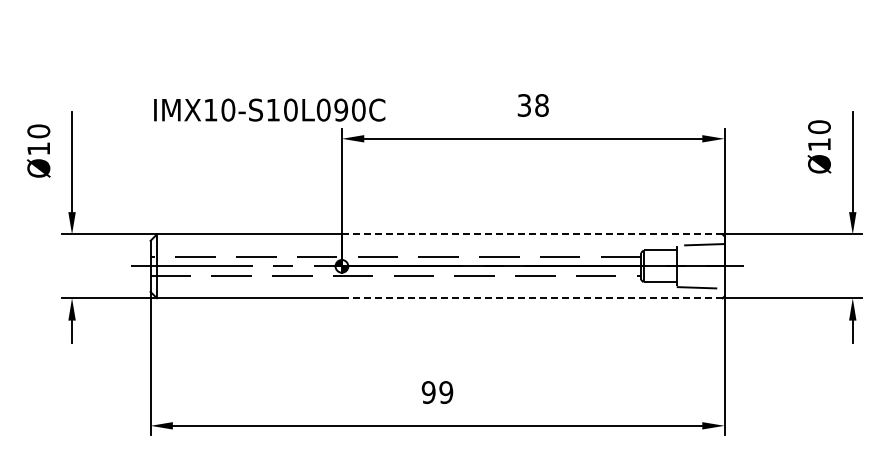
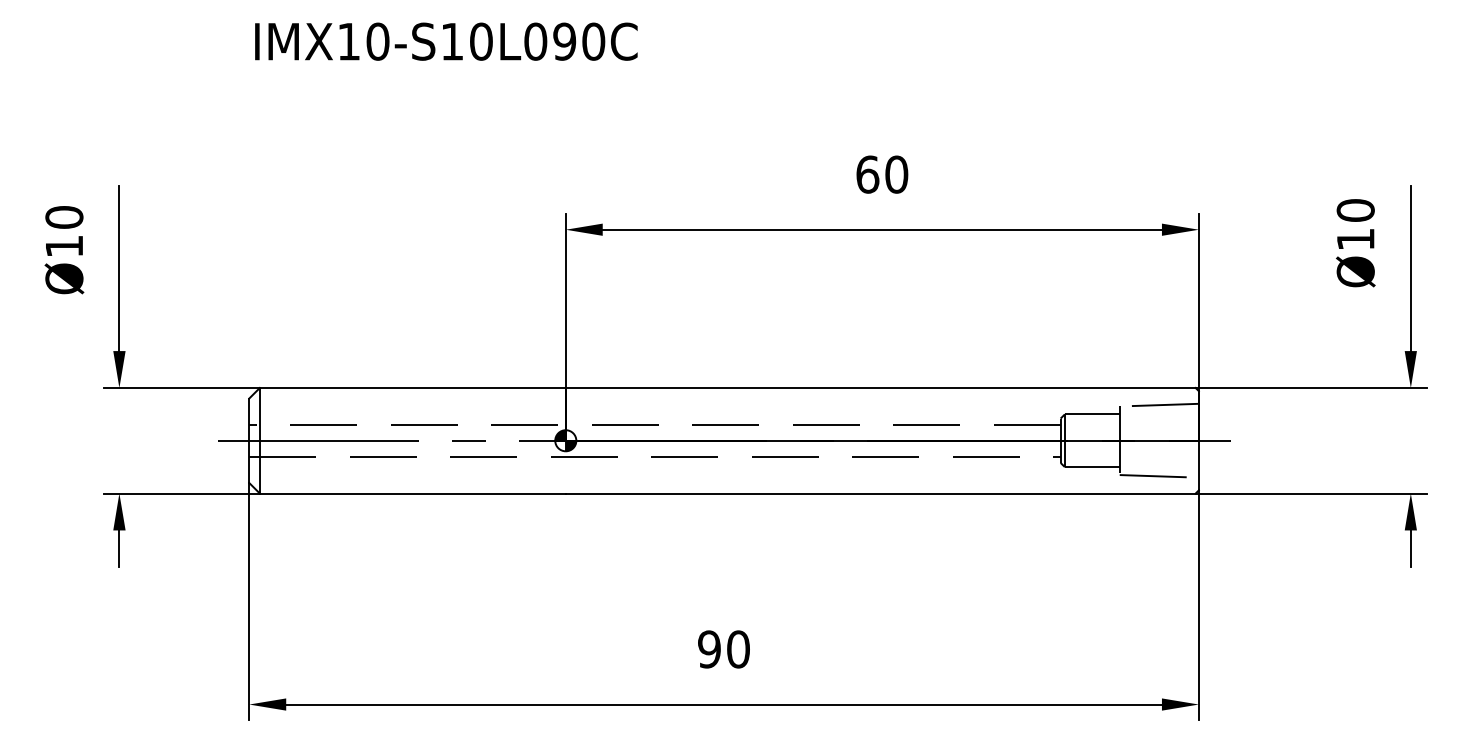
text: (532, 105) -> (881, 174), 38 -> 60
text: (269, 109) -> (446, 40), moved
line: (531, 234) -> (879, 388), dashed -> solid
line: (532, 298) -> (881, 493), dashed -> solid
text: (446, 392) -> (738, 649), 99 -> 90

